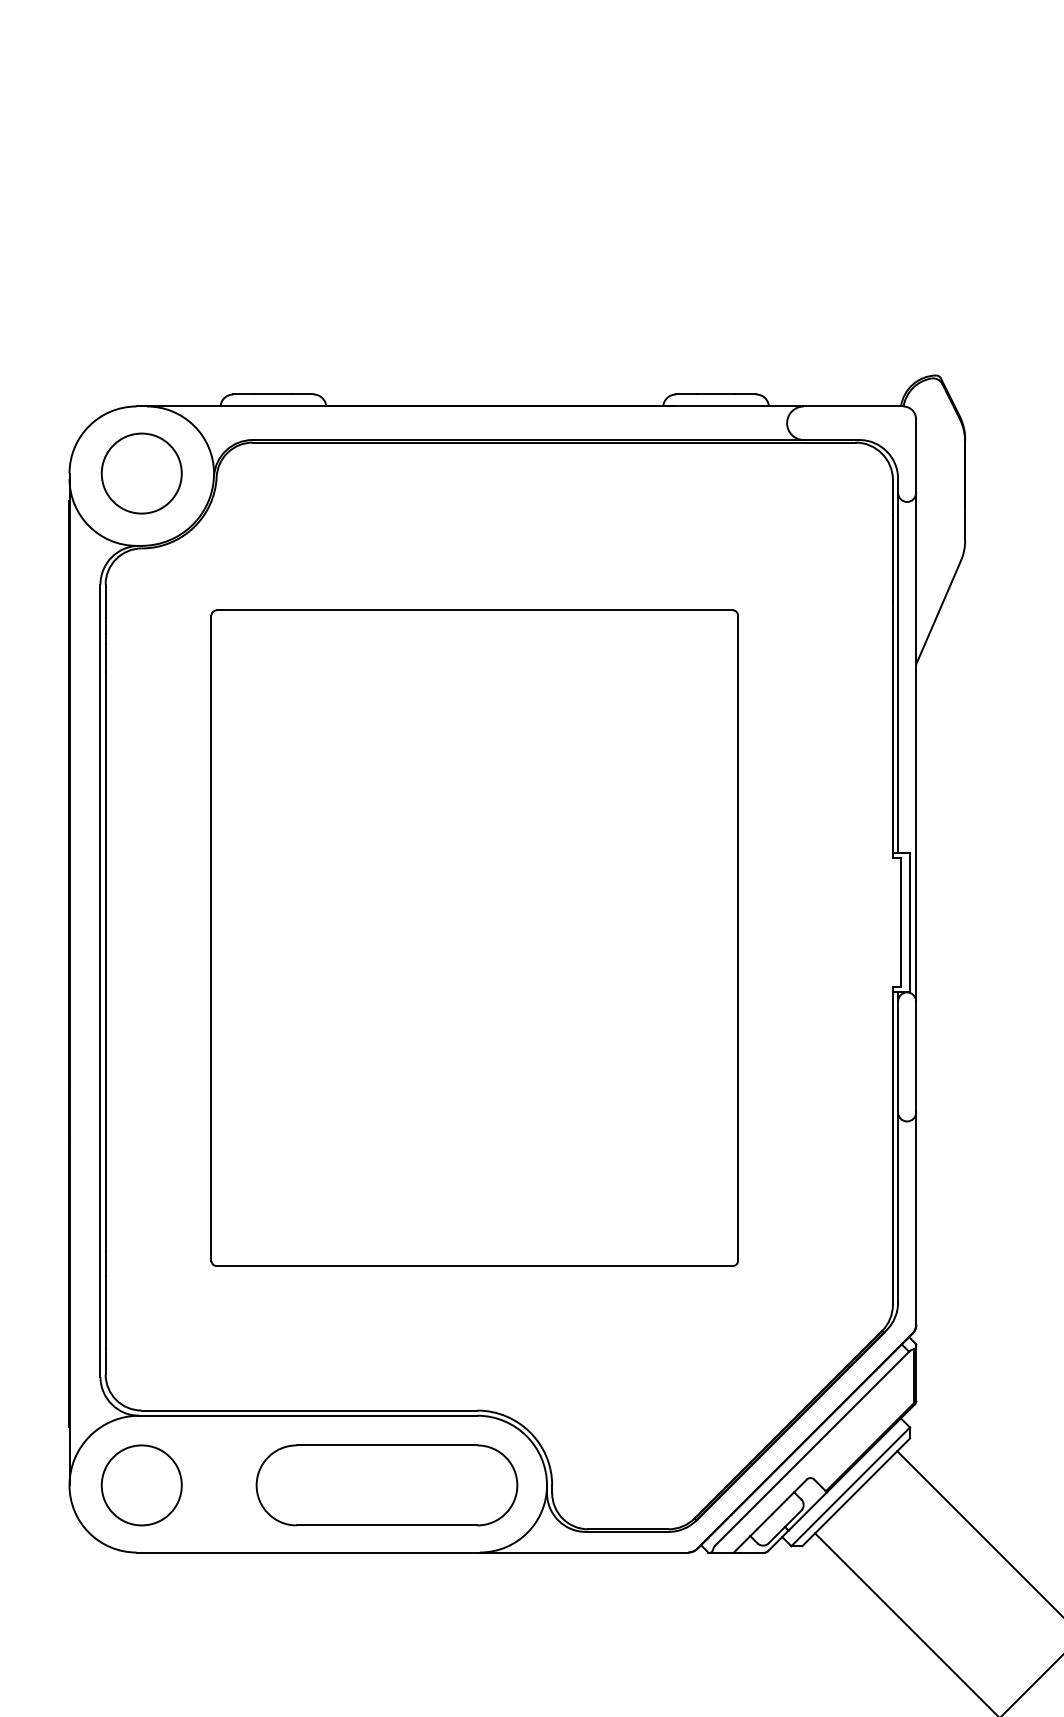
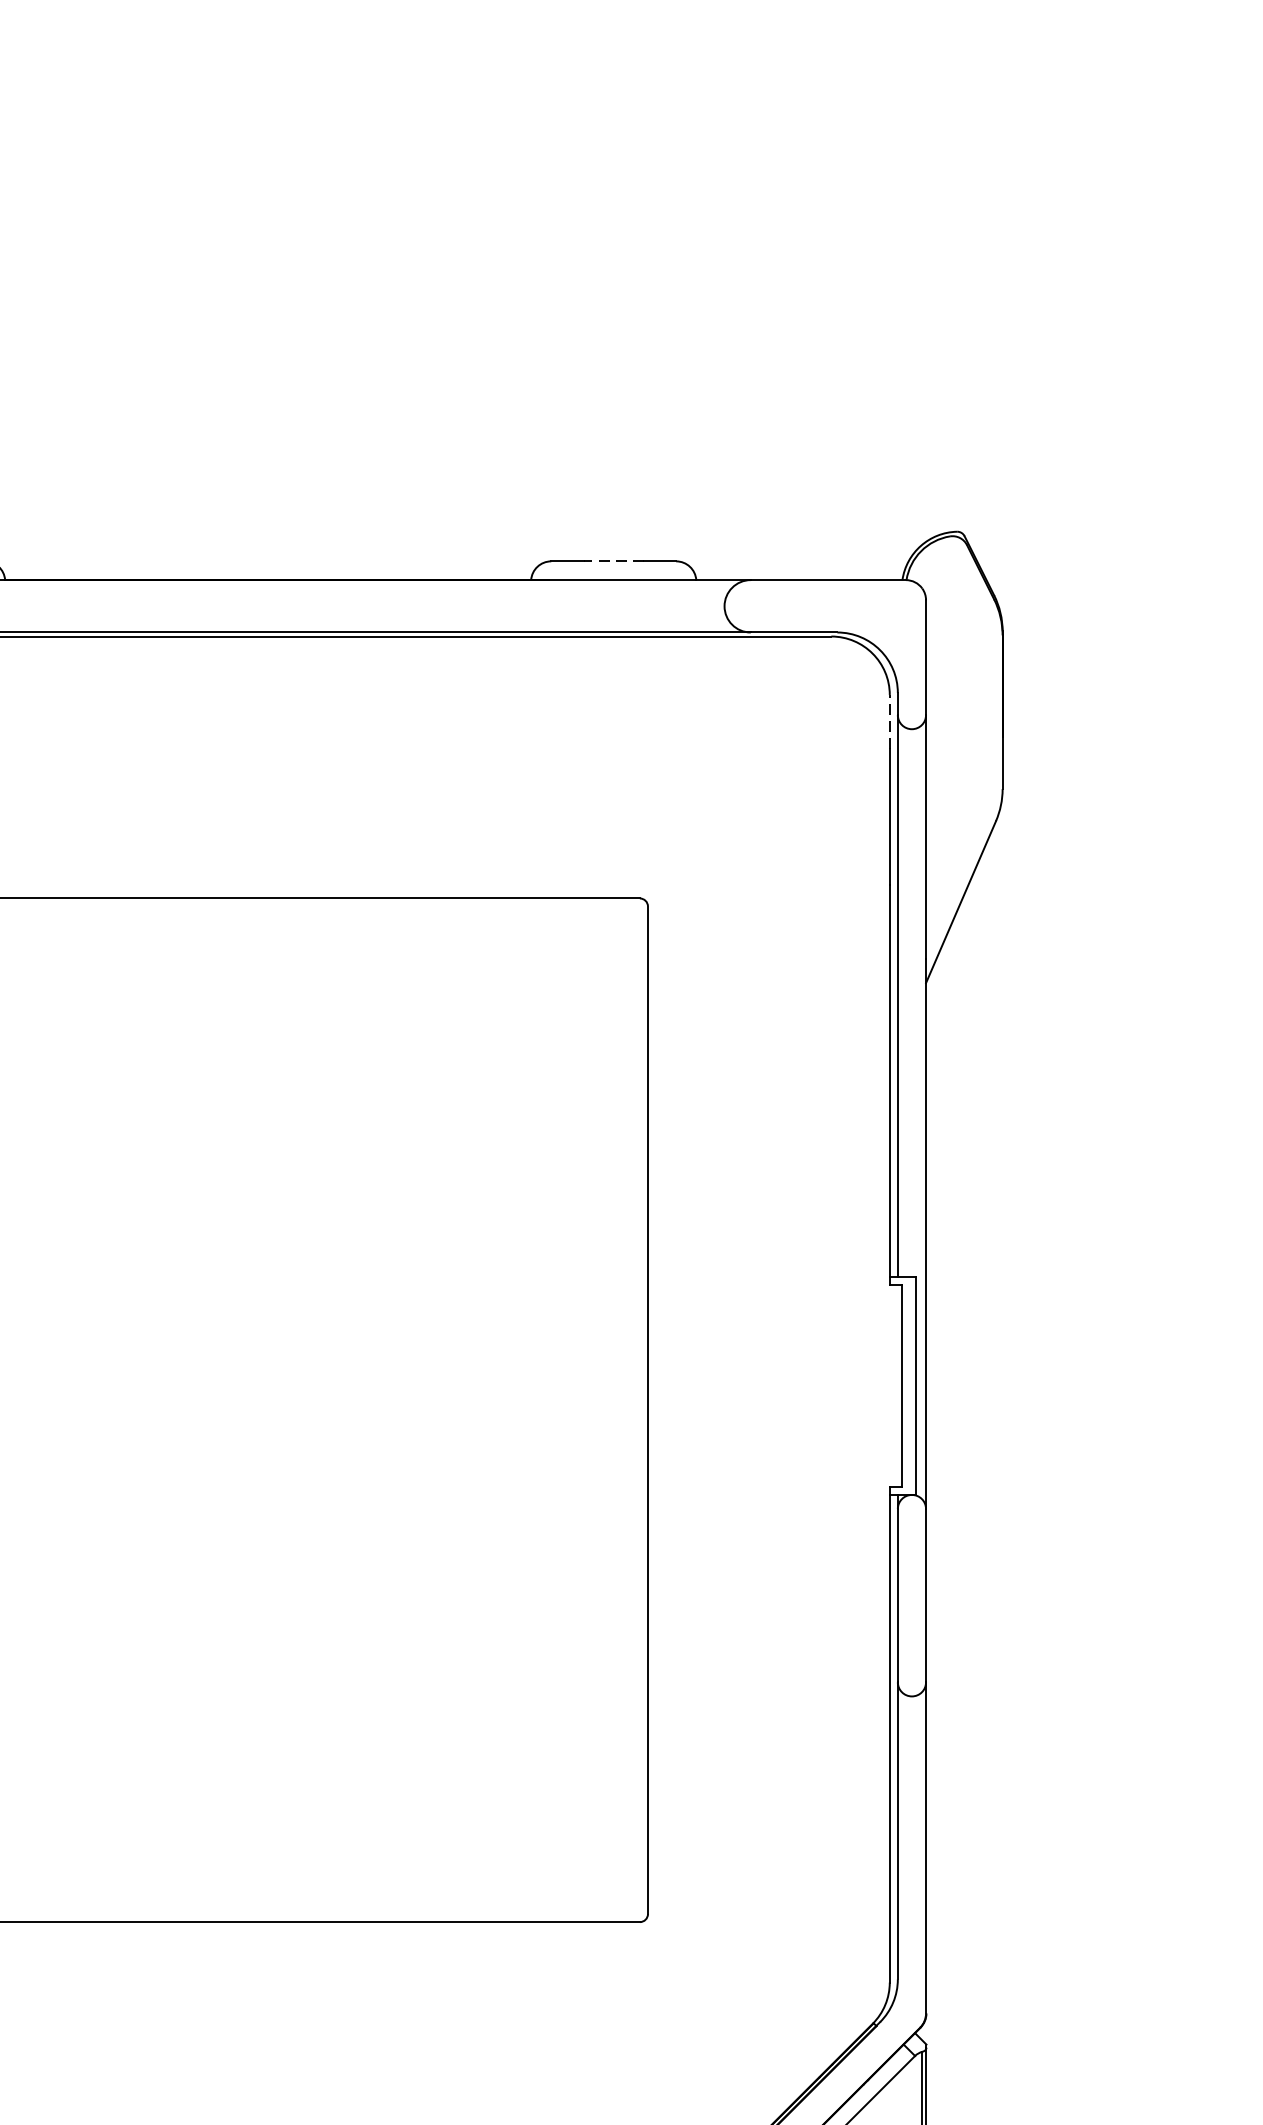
line: (715, 394) -> (612, 561), solid -> dashed
line: (892, 496) -> (889, 720), solid -> dashed

